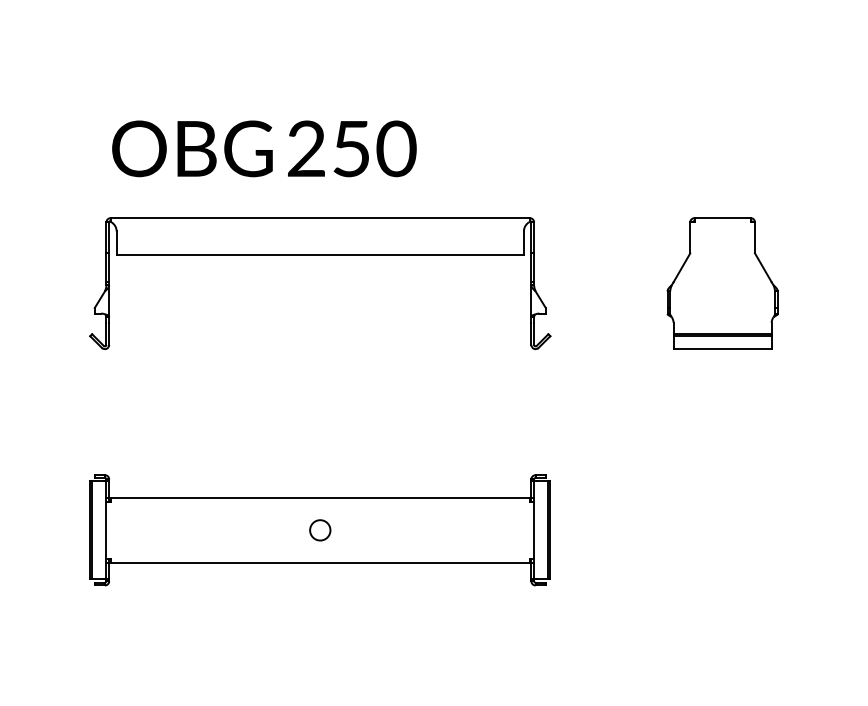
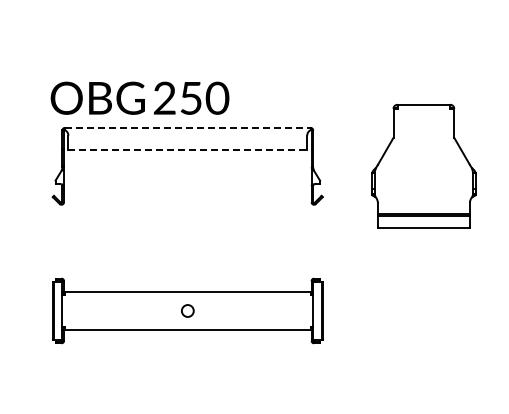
text: (263, 147) -> (139, 97), moved
line: (319, 217) -> (187, 127), solid -> dashed
line: (321, 254) -> (188, 149), solid -> dashed
part: (722, 283) -> (423, 166), size x1.6

